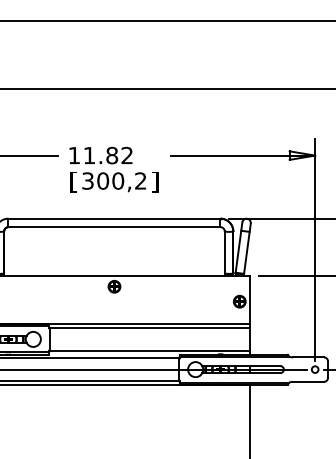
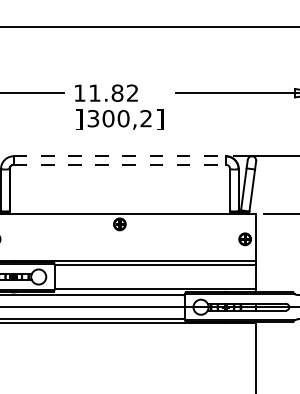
text: (73, 182) -> (78, 120), [ -> ]
line: (114, 218) -> (119, 156), solid -> dashed
line: (114, 227) -> (119, 165), solid -> dashed

